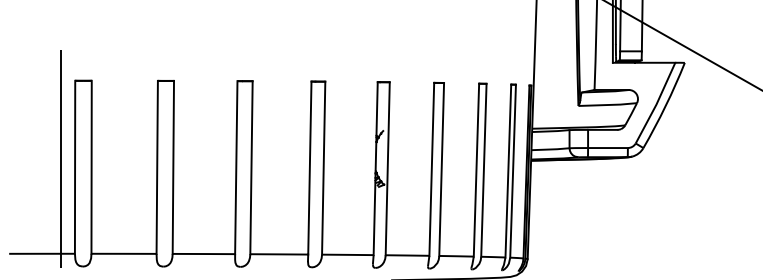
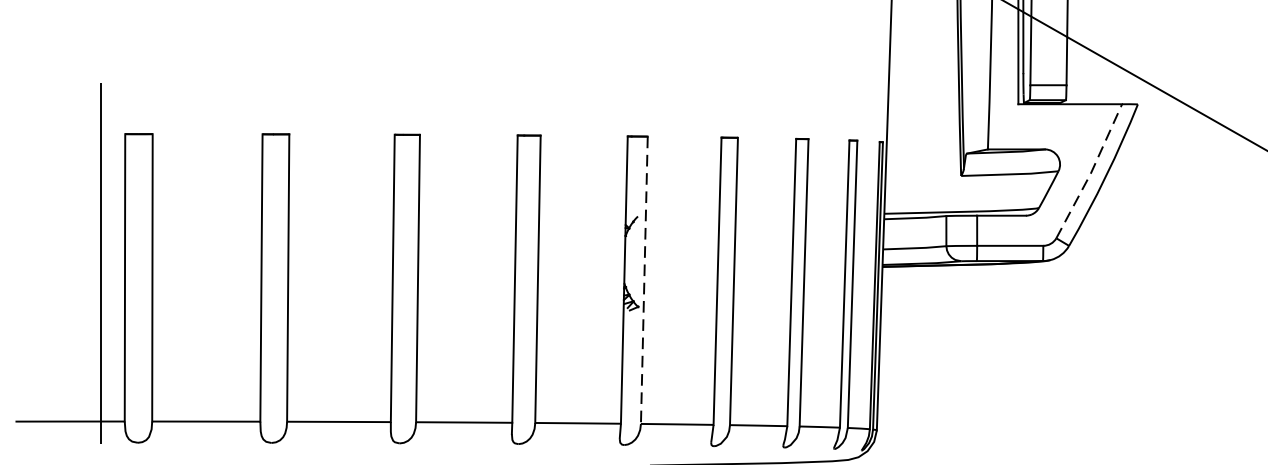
line: (656, 103) -> (1090, 171), solid -> dashed
line: (387, 168) -> (643, 279), solid -> dashed

